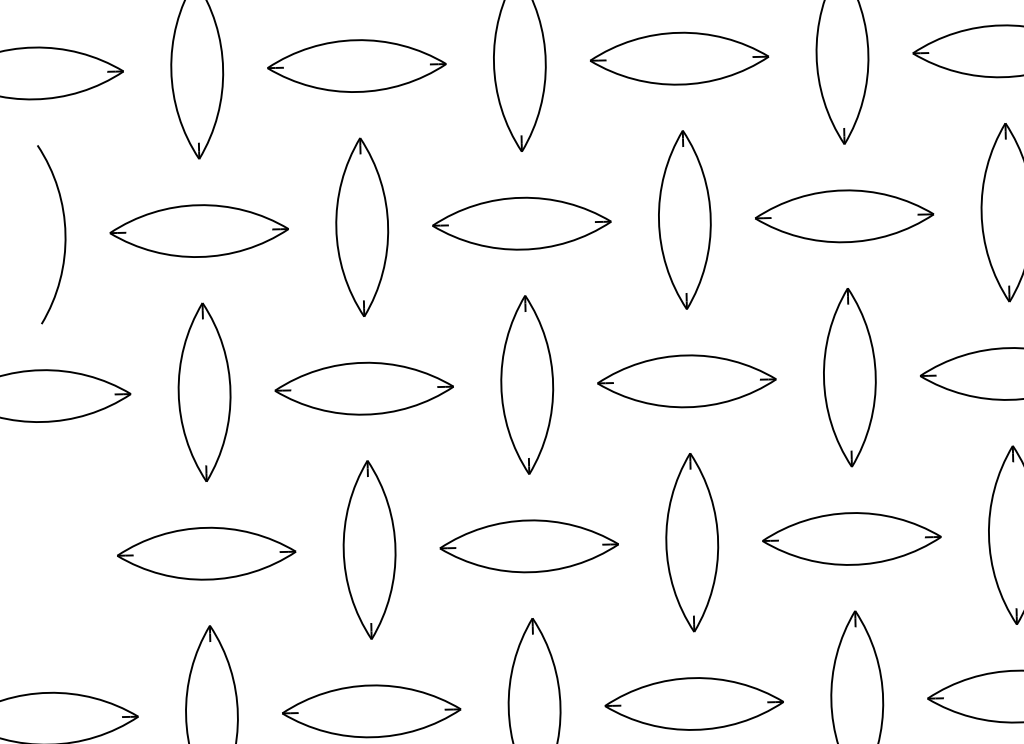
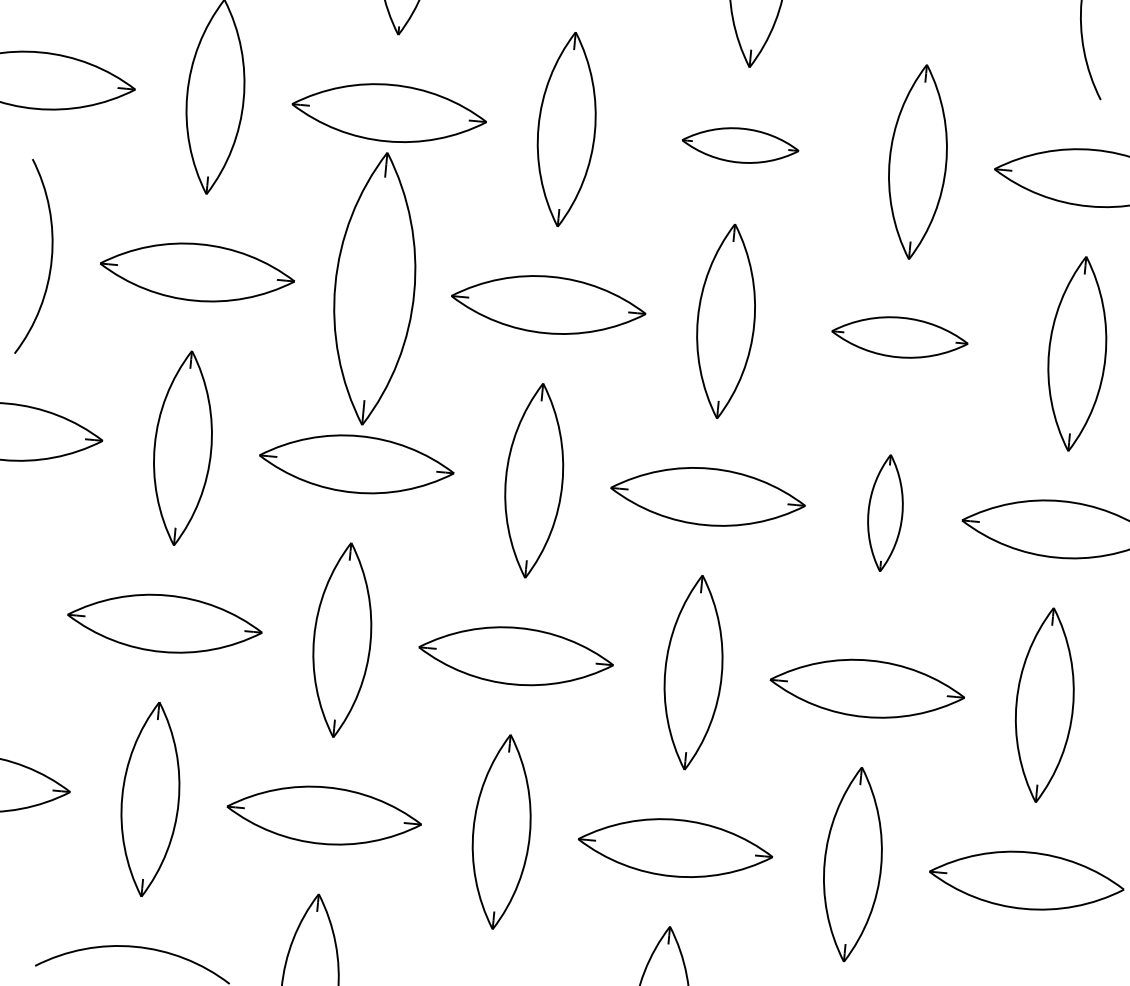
part: (679, 58) -> (740, 145), size x0.6
part: (844, 216) -> (899, 337), size x0.7
part: (361, 227) -> (374, 288), size x1.4
part: (849, 376) -> (885, 512), size x0.6

